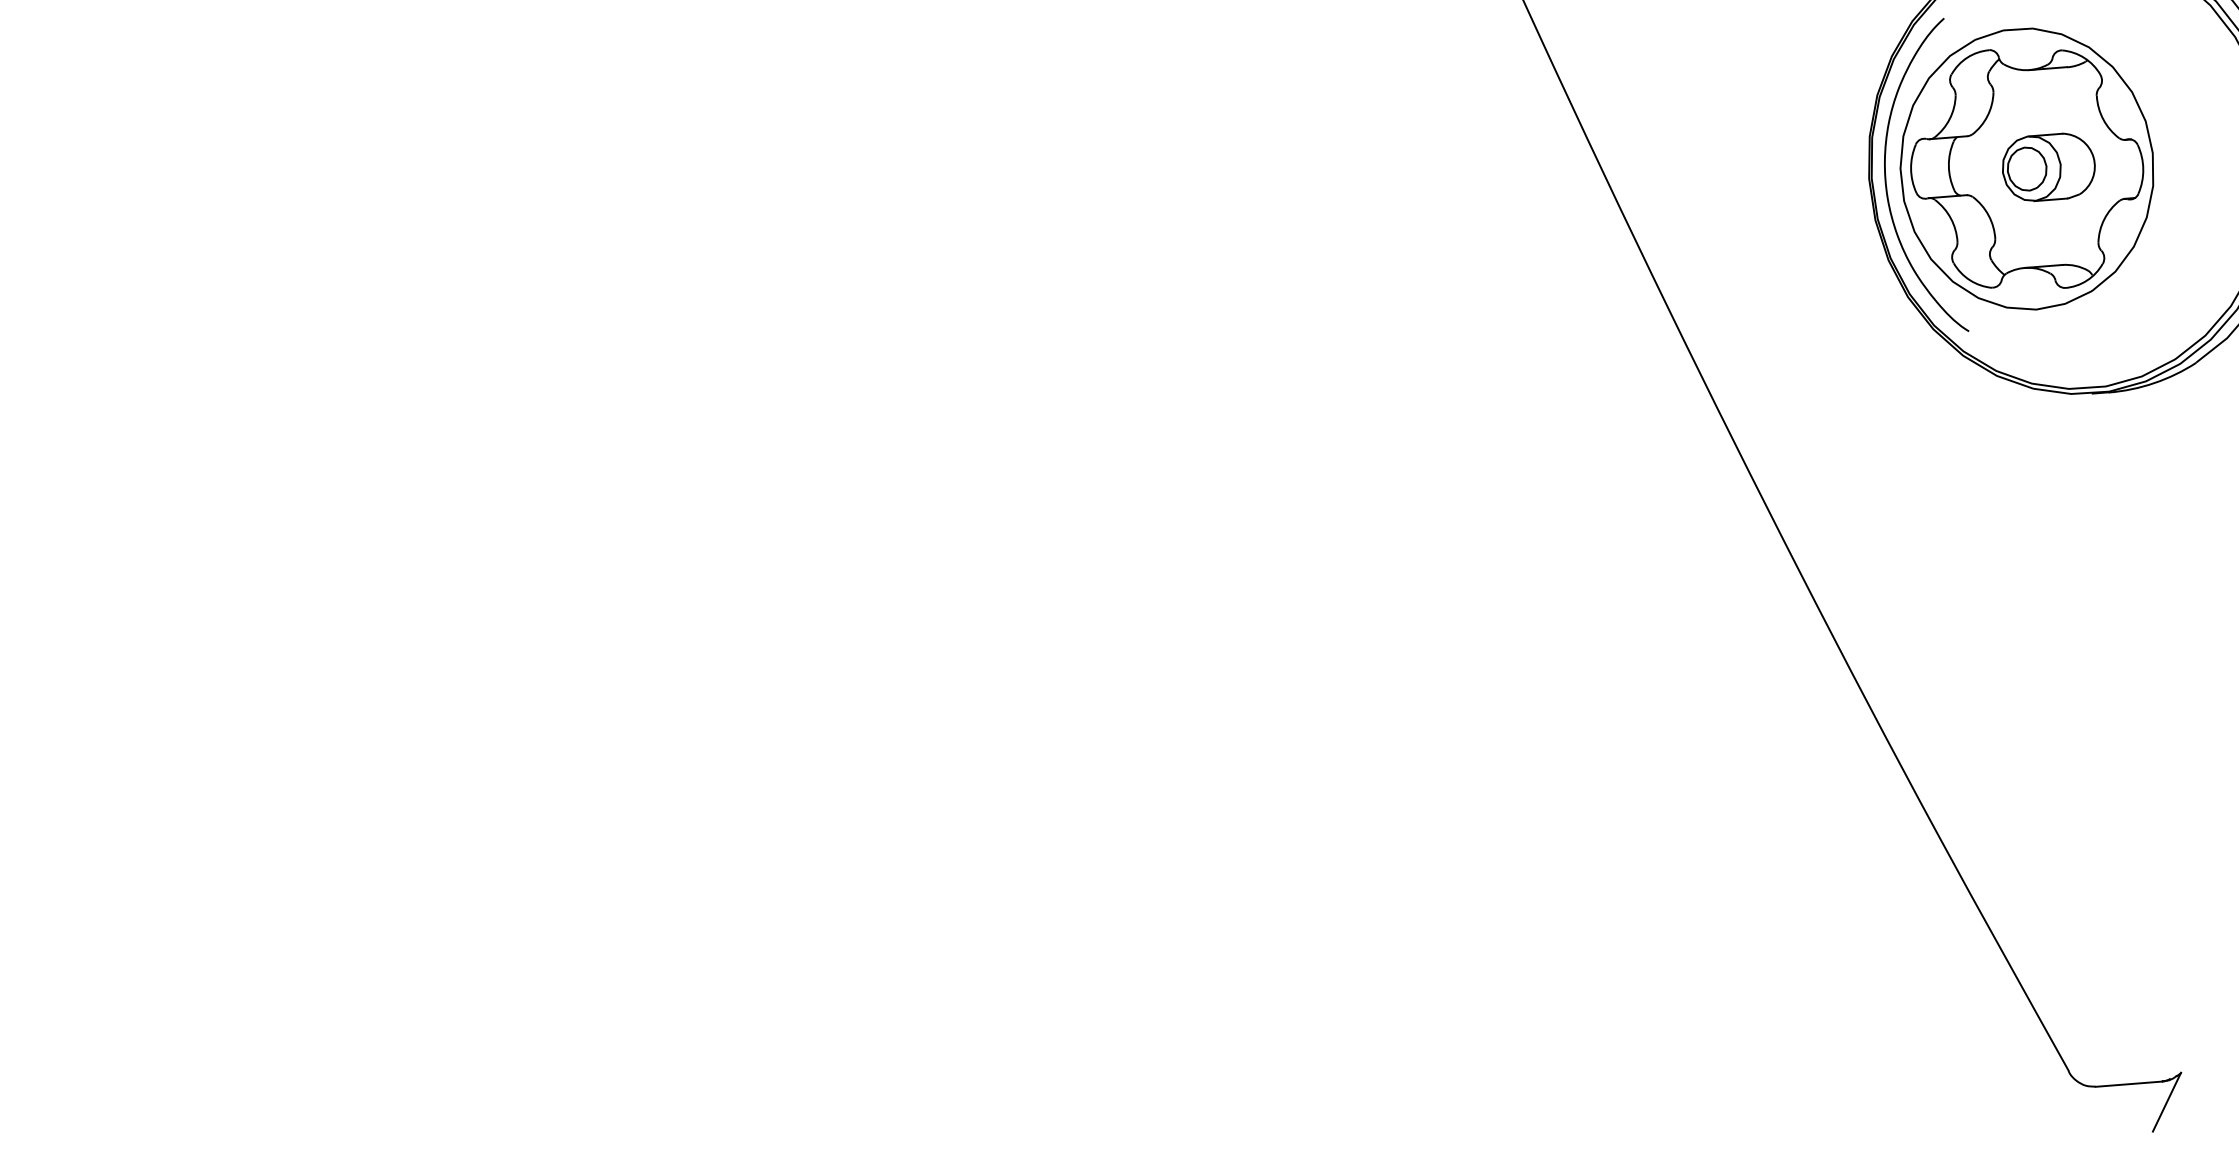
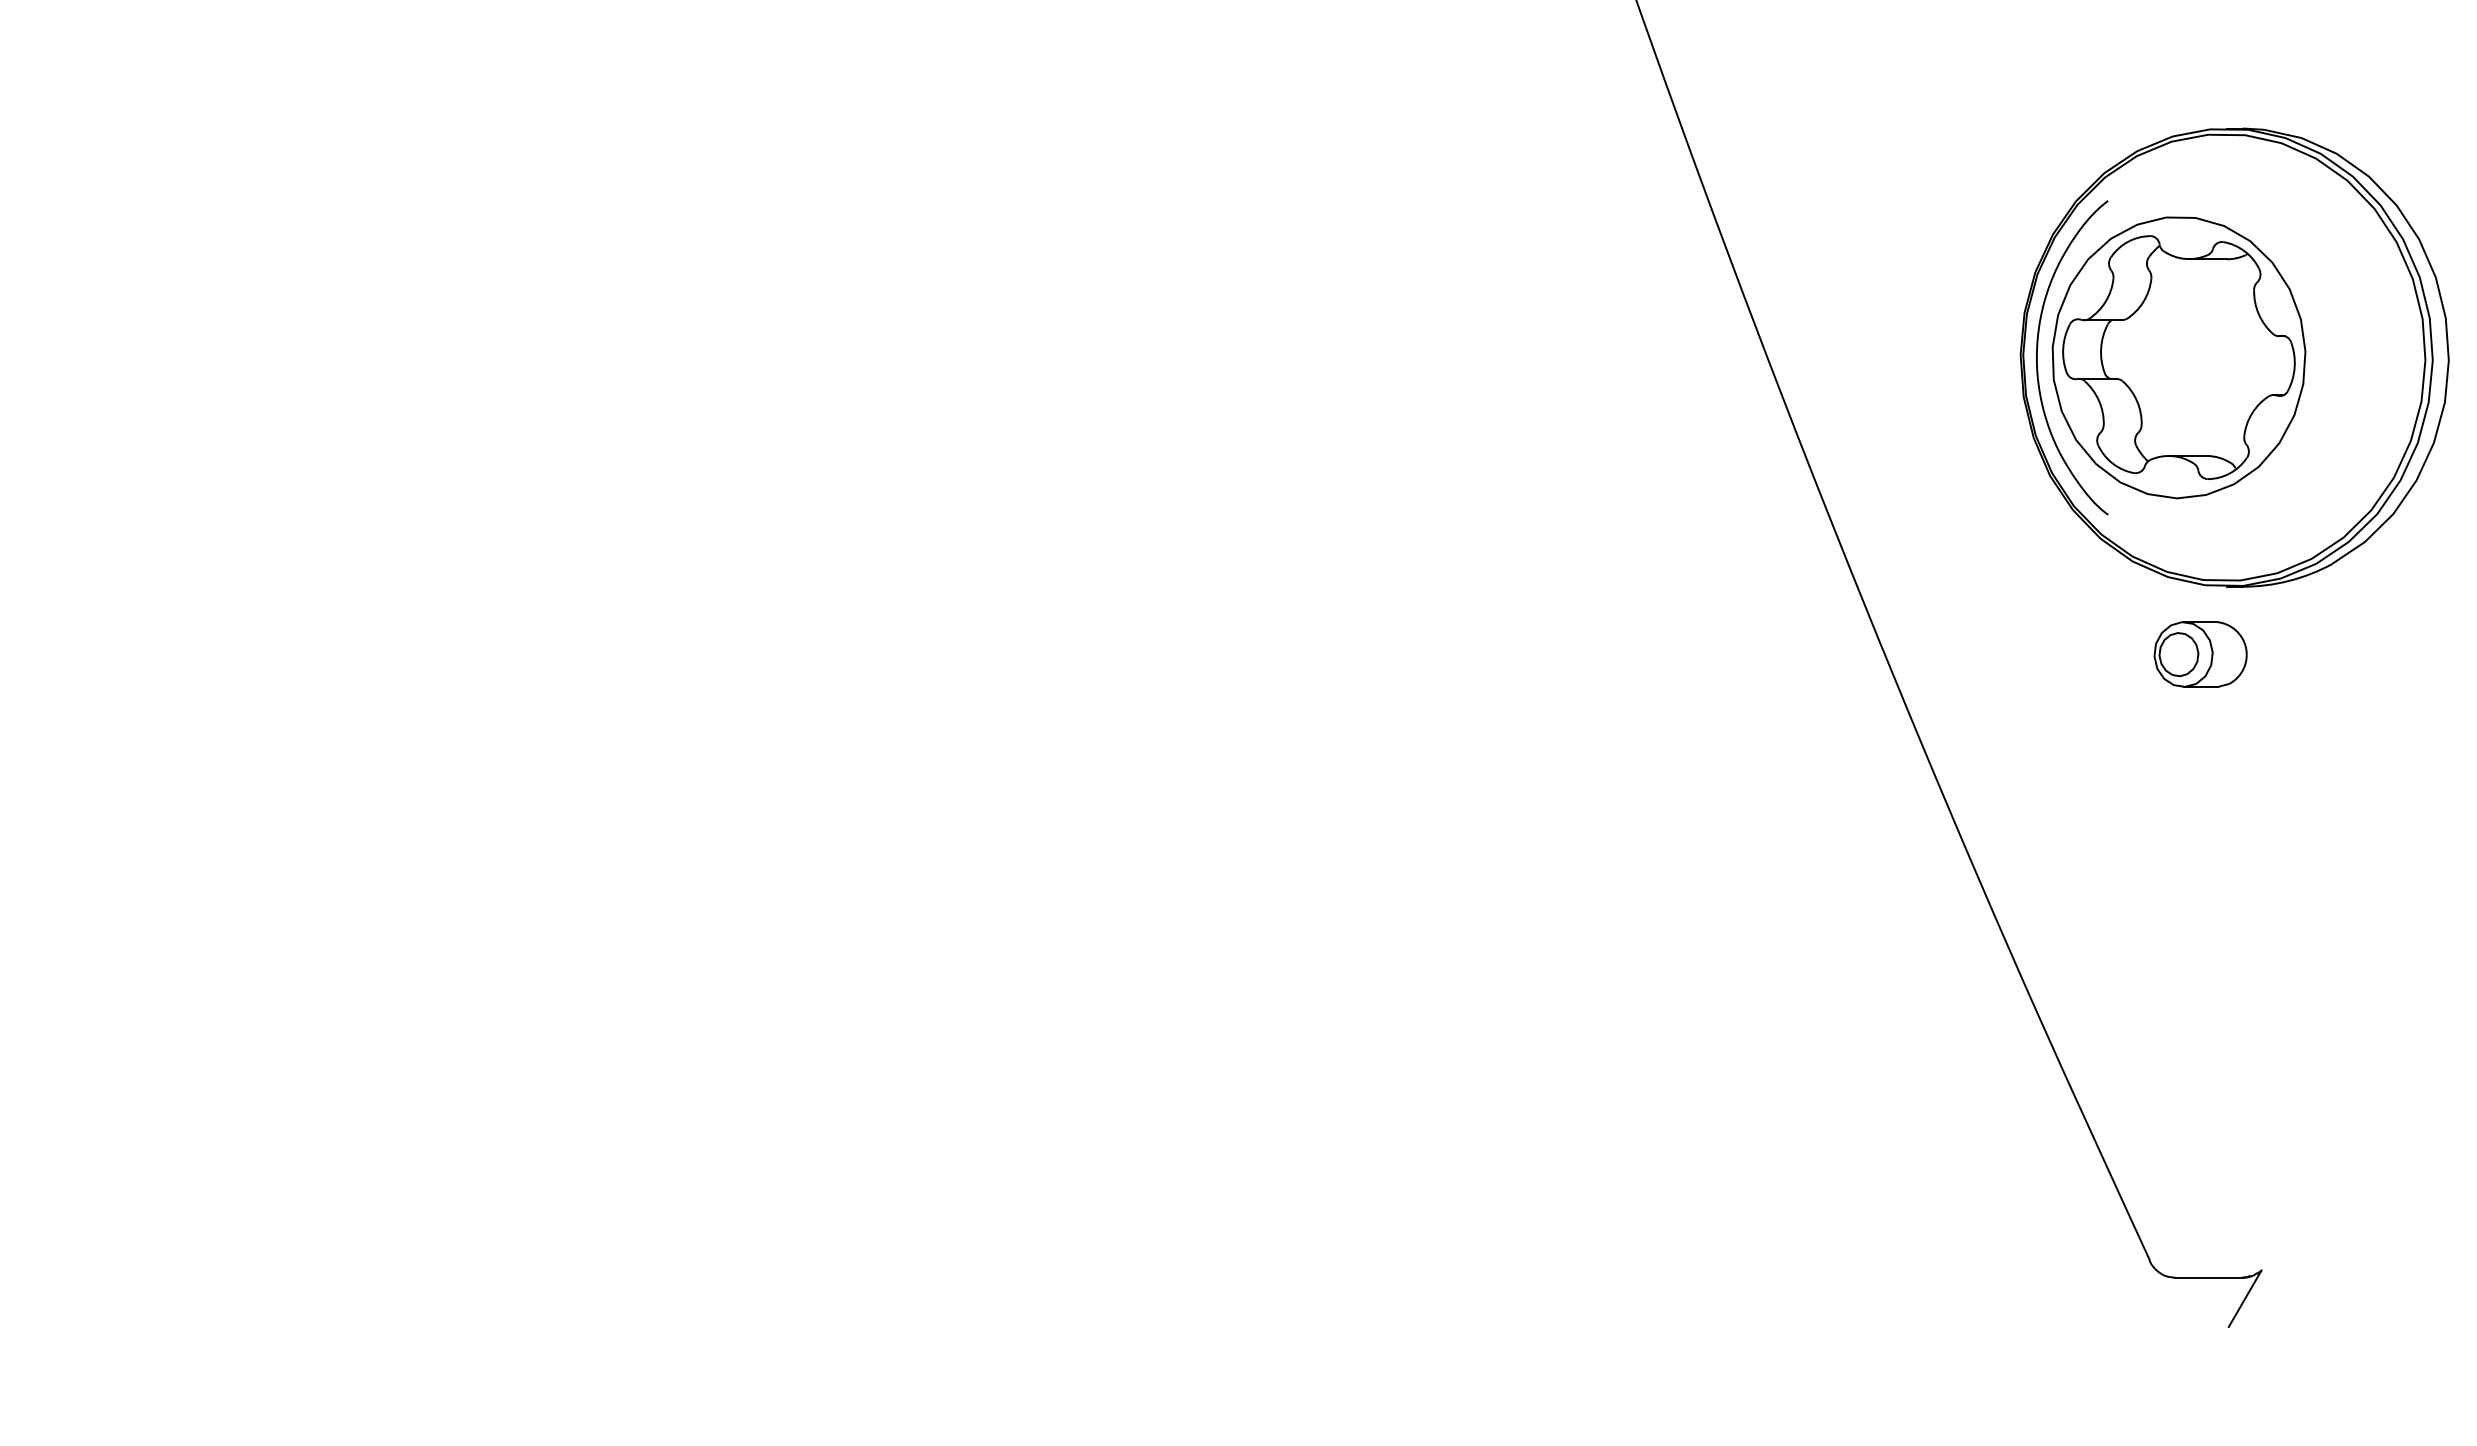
part: (2048, 167) -> (2200, 654), moved

